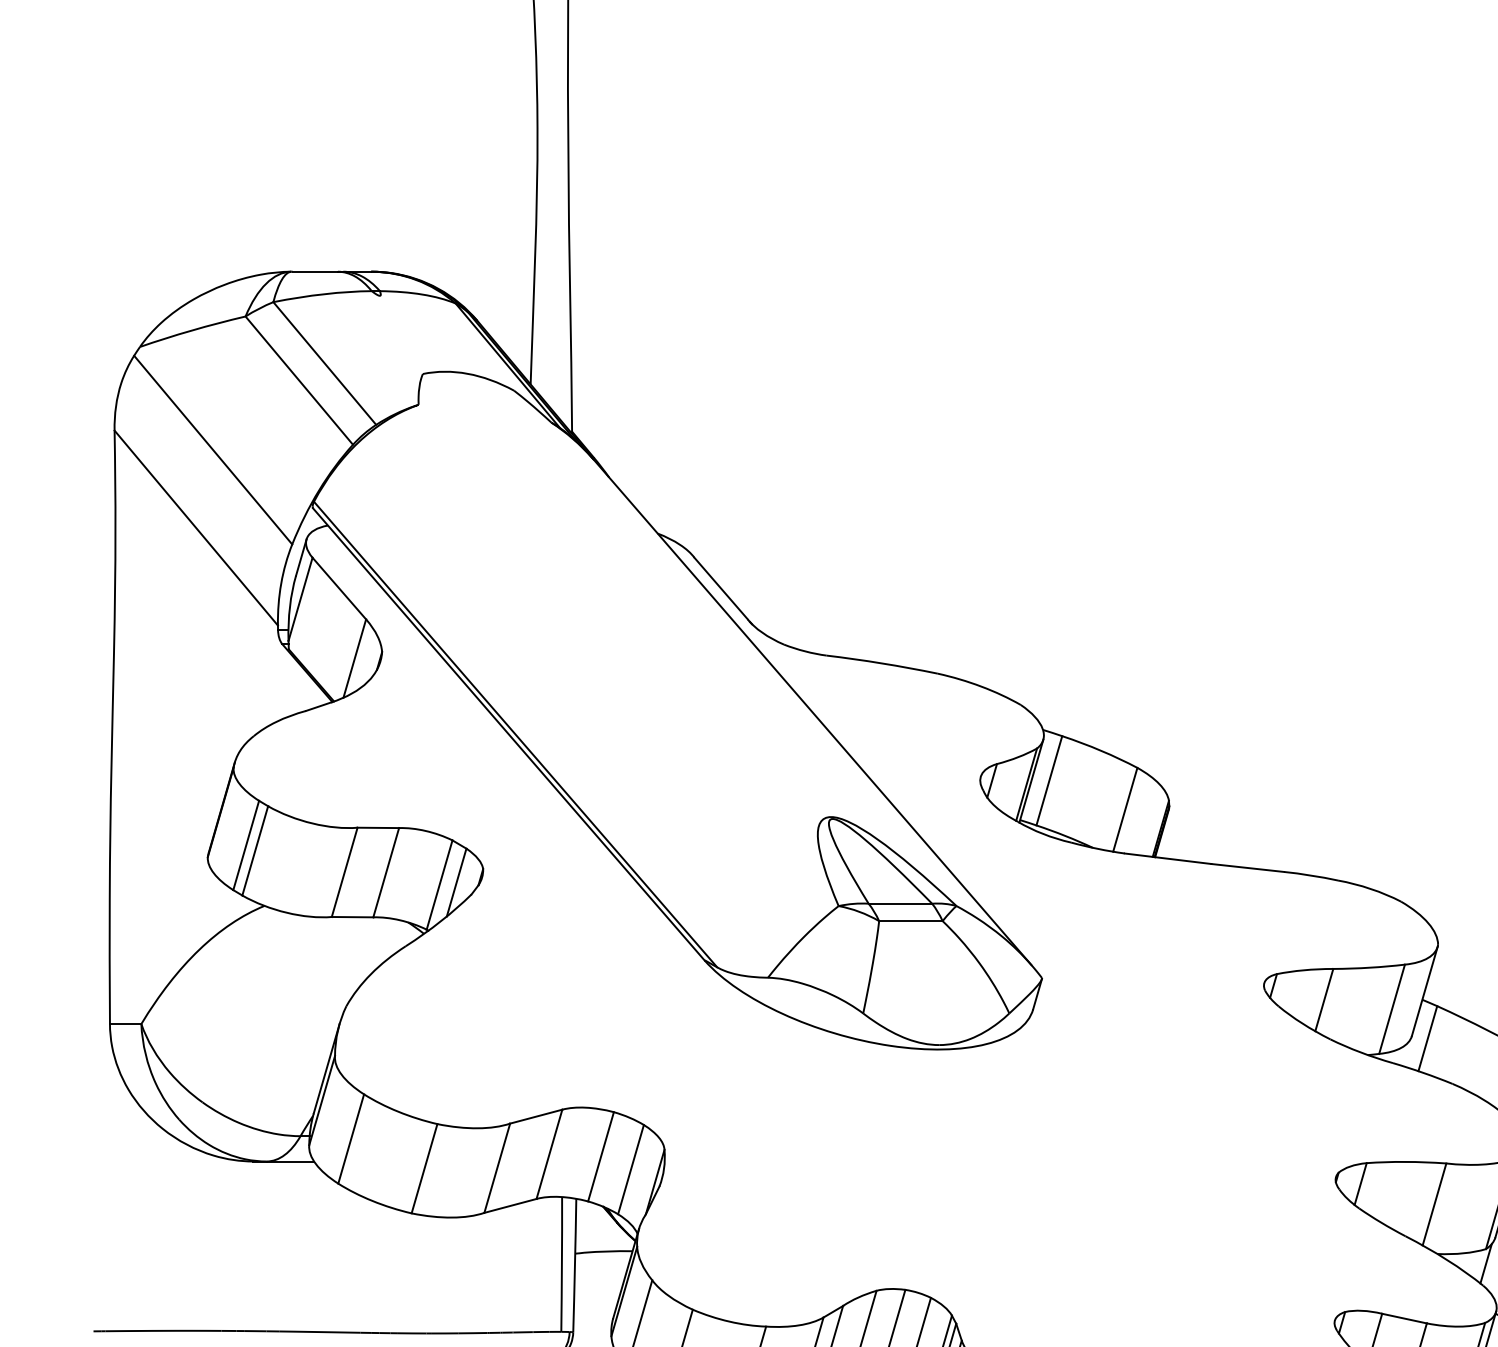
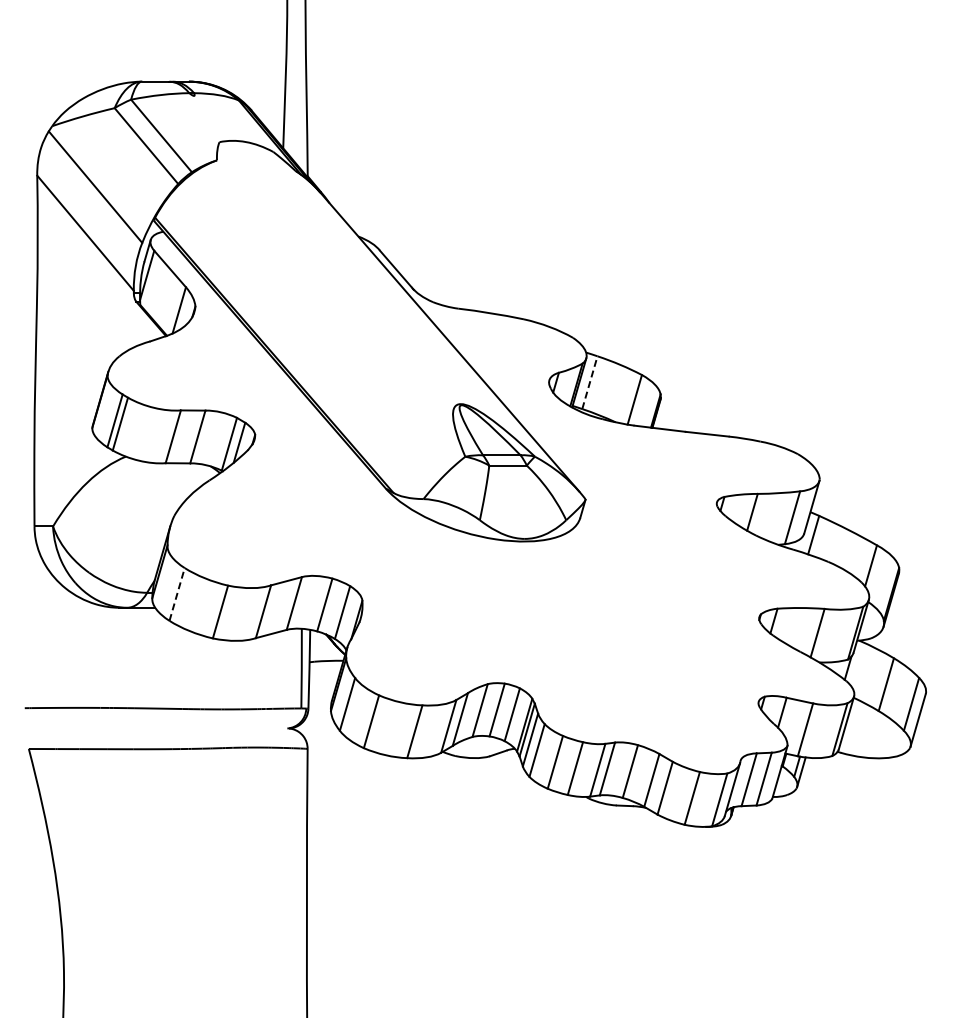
line: (1050, 780) -> (590, 382), solid -> dashed
line: (351, 1137) -> (177, 593), solid -> dashed

